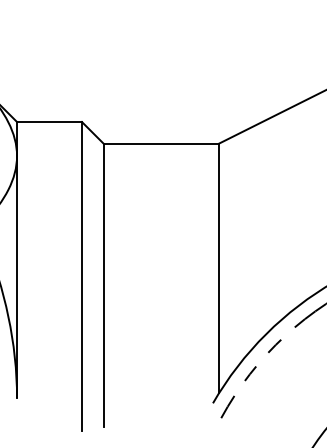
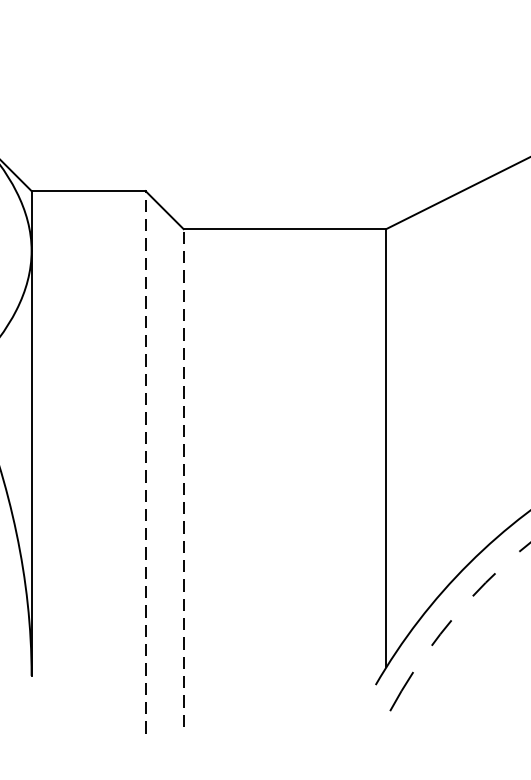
line: (81, 276) -> (144, 462), solid -> dashed
line: (103, 285) -> (183, 478), solid -> dashed

